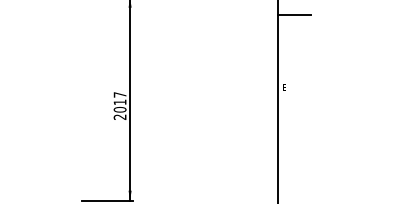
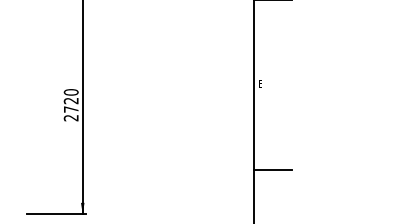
text: (119, 102) -> (70, 101), 2017 -> 2720
line: (294, 162) -> (272, 170), added

